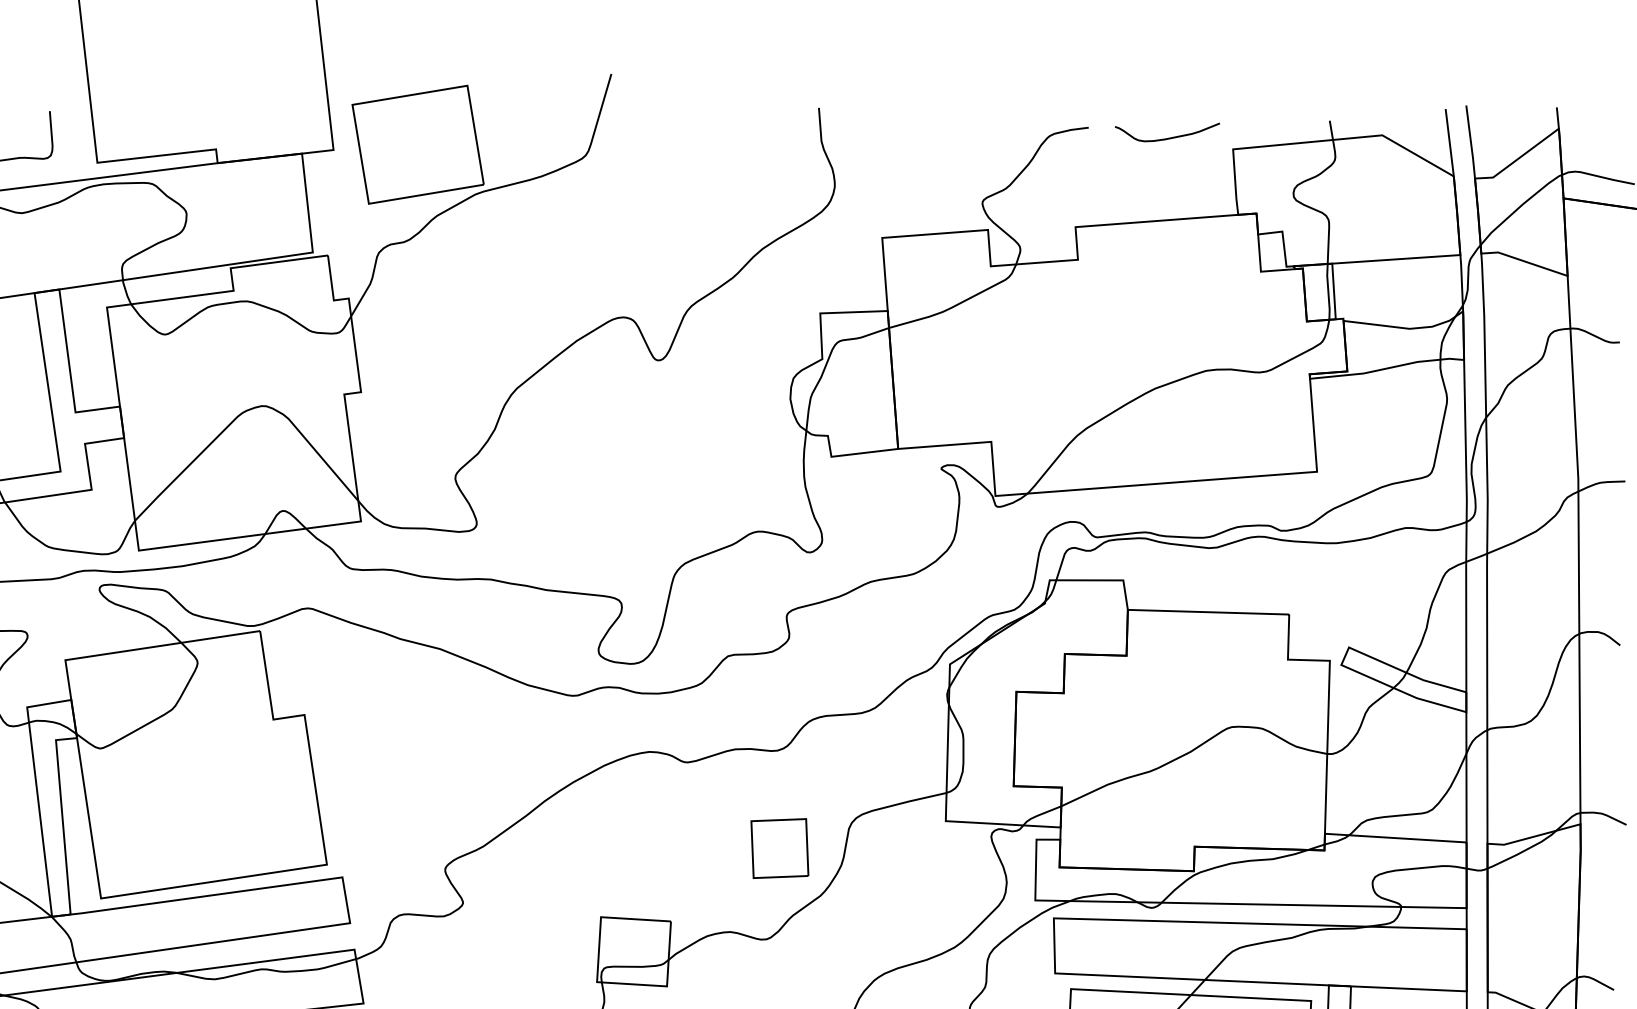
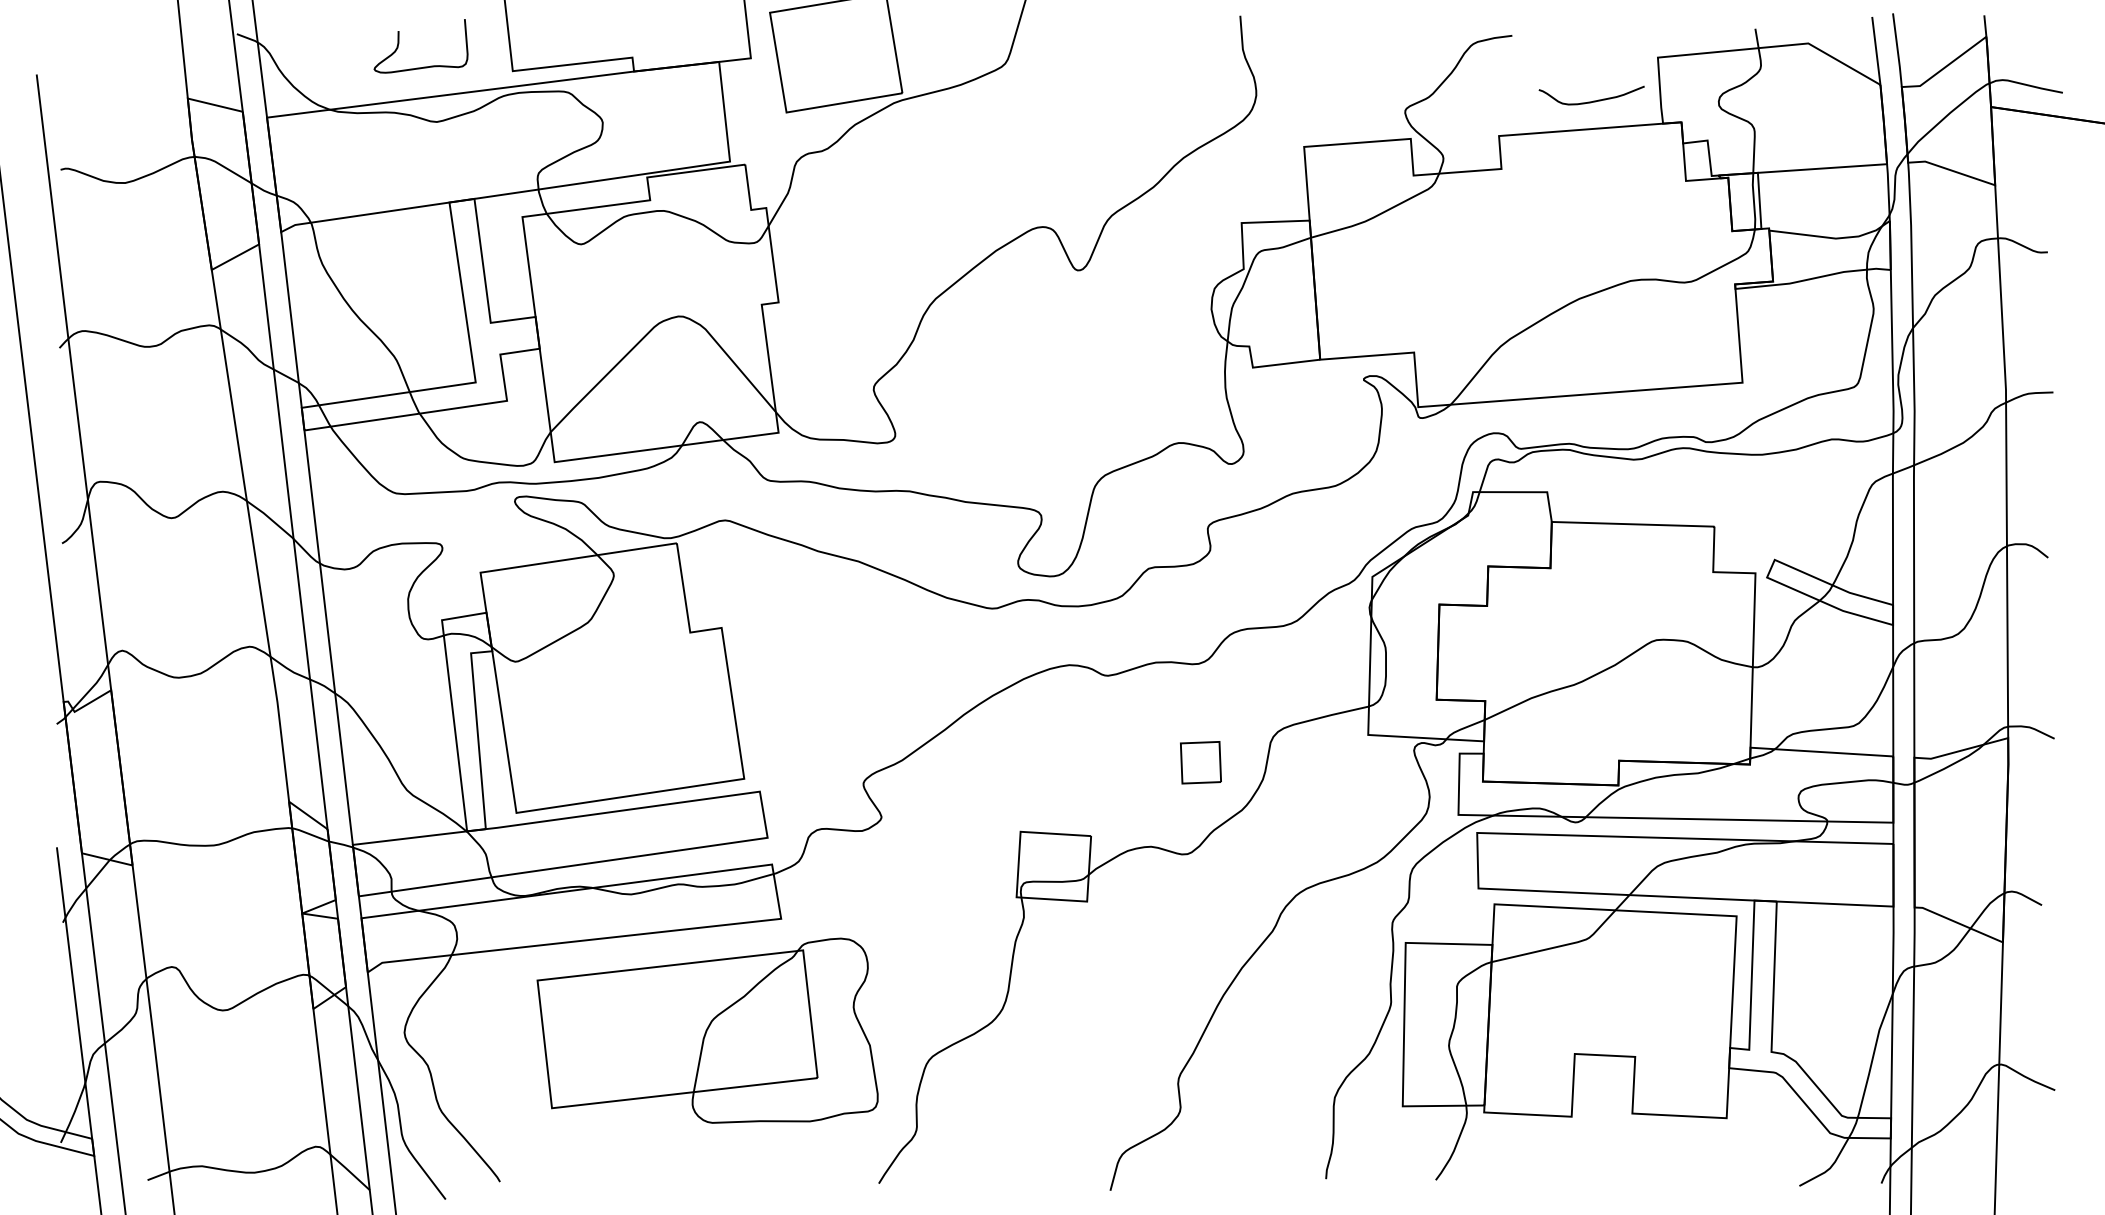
curve: (1169, 137) -> (1593, 100), moved
part: (779, 848) -> (1200, 762), size x0.7

